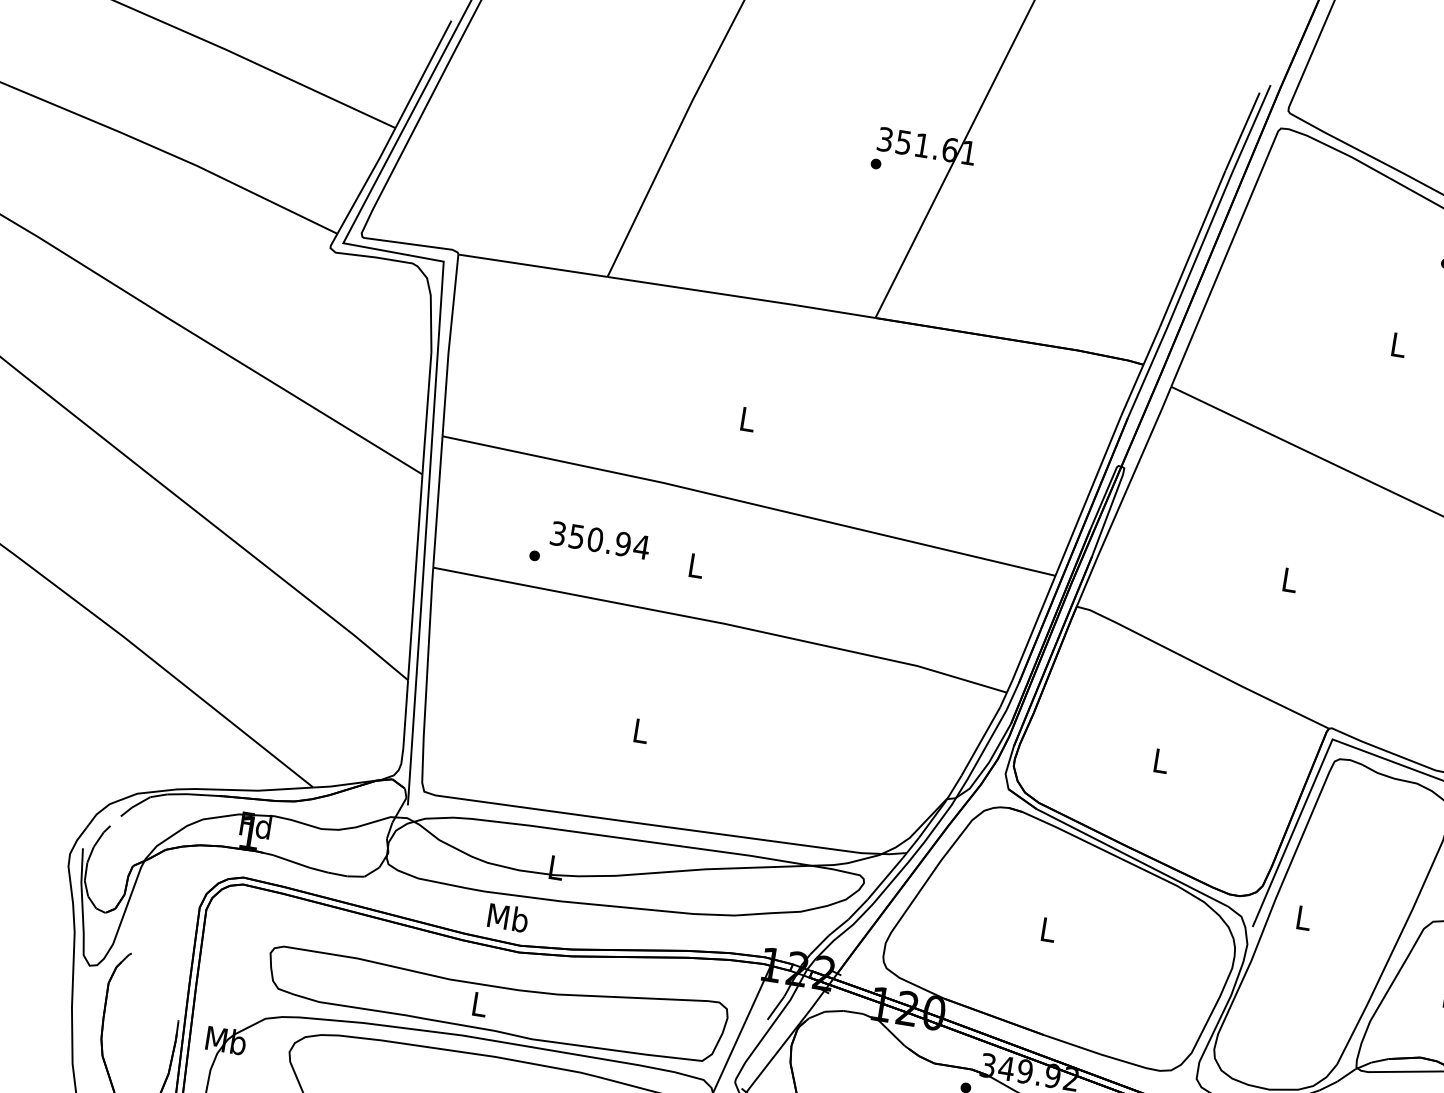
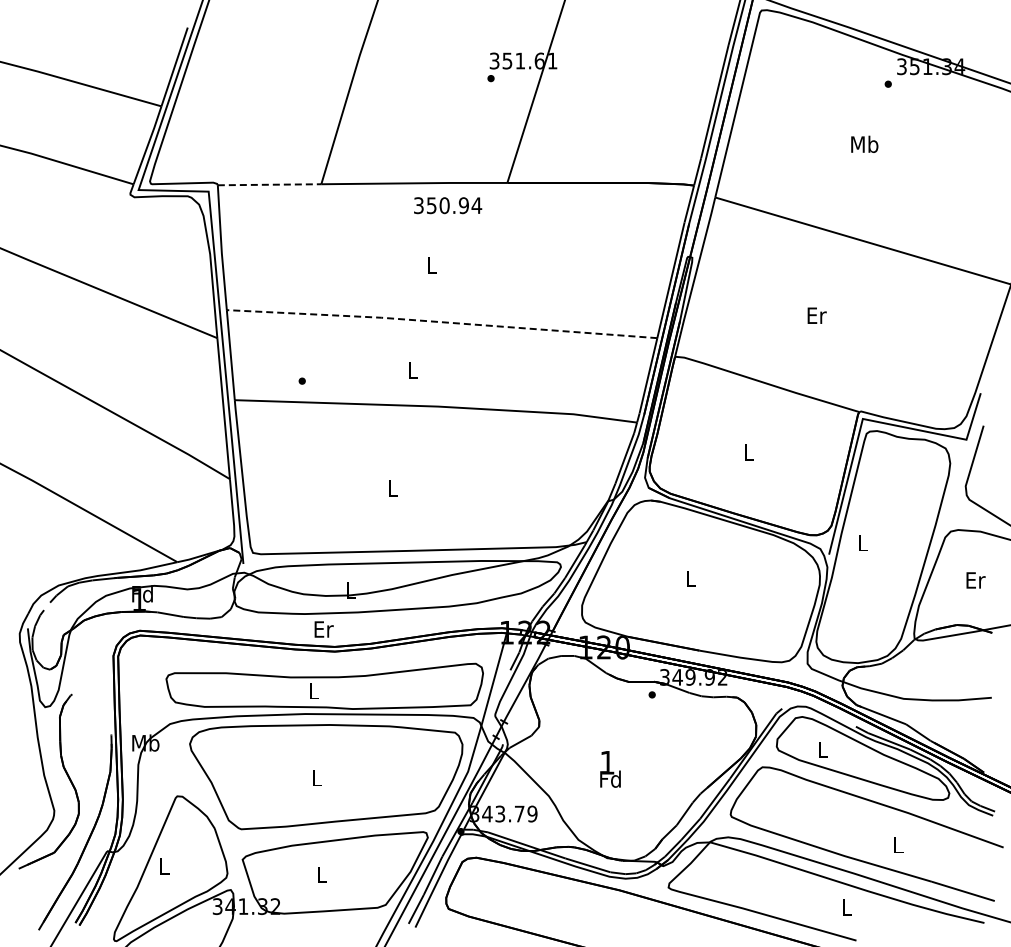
line: (532, 265) -> (269, 184), solid -> dashed
text: (1398, 343) -> (864, 143), L -> Mb
line: (748, 503) -> (441, 322), solid -> dashed
text: (600, 540) -> (448, 205), moved
text: (1289, 579) -> (816, 315), L -> Er
text: (508, 916) -> (323, 628), Mb -> Er

